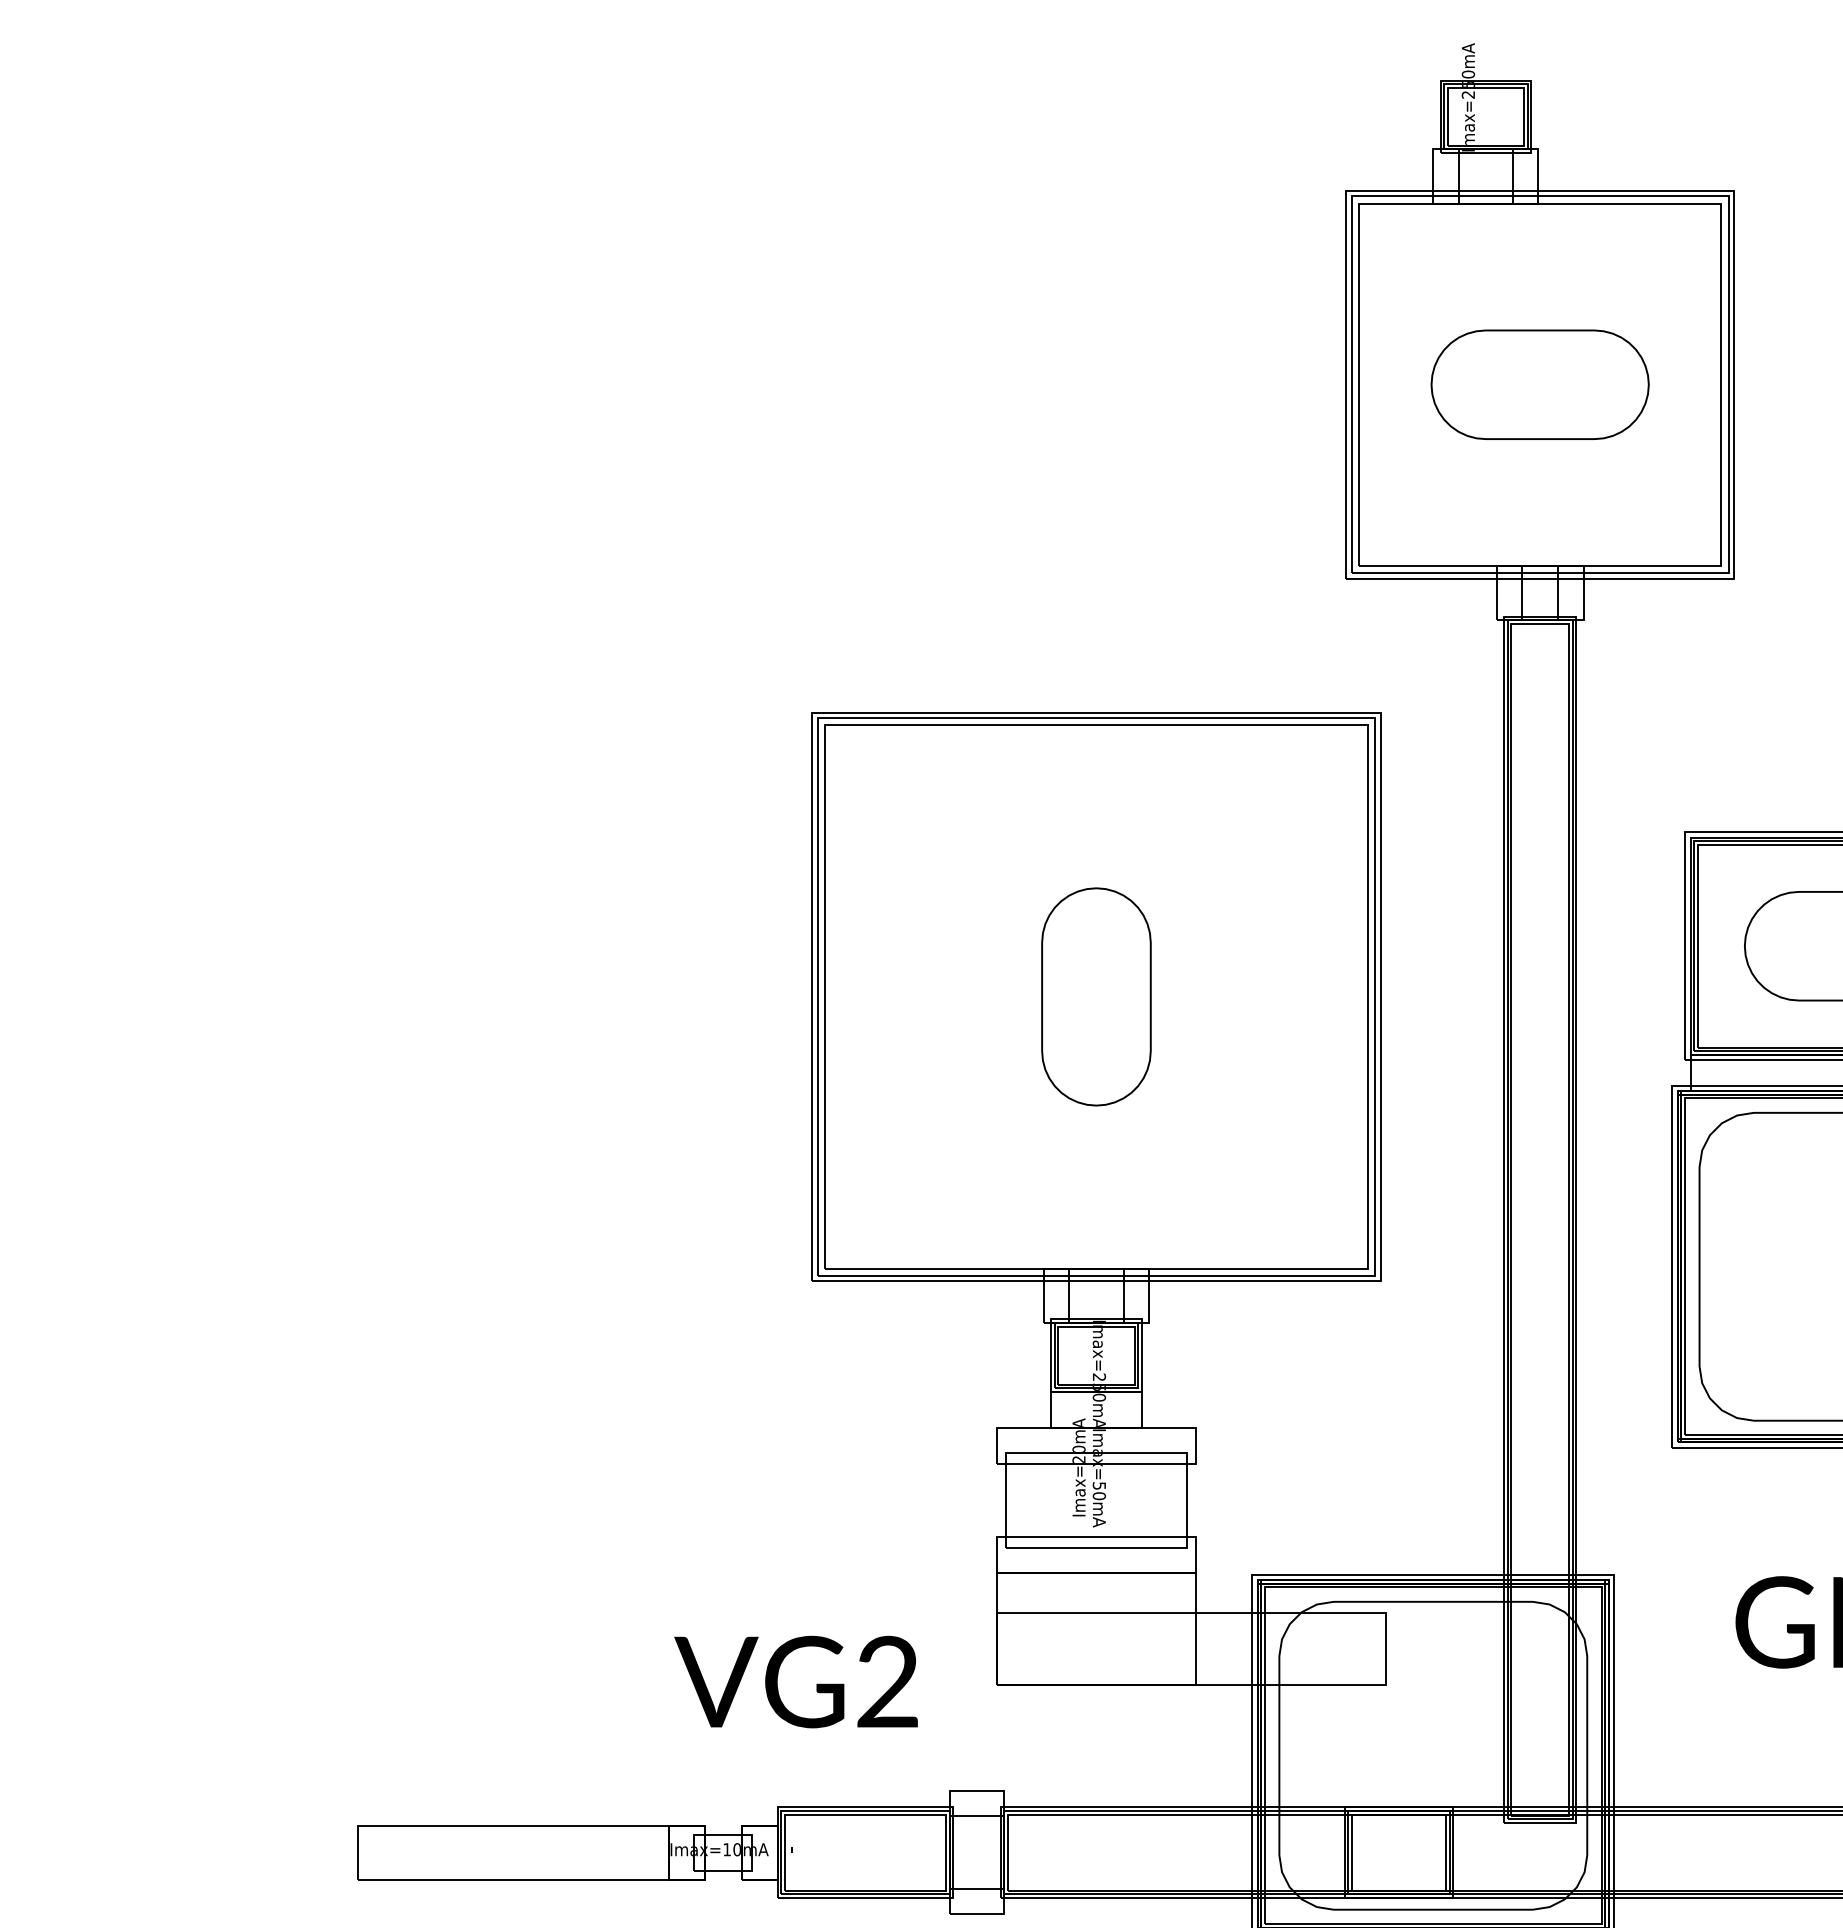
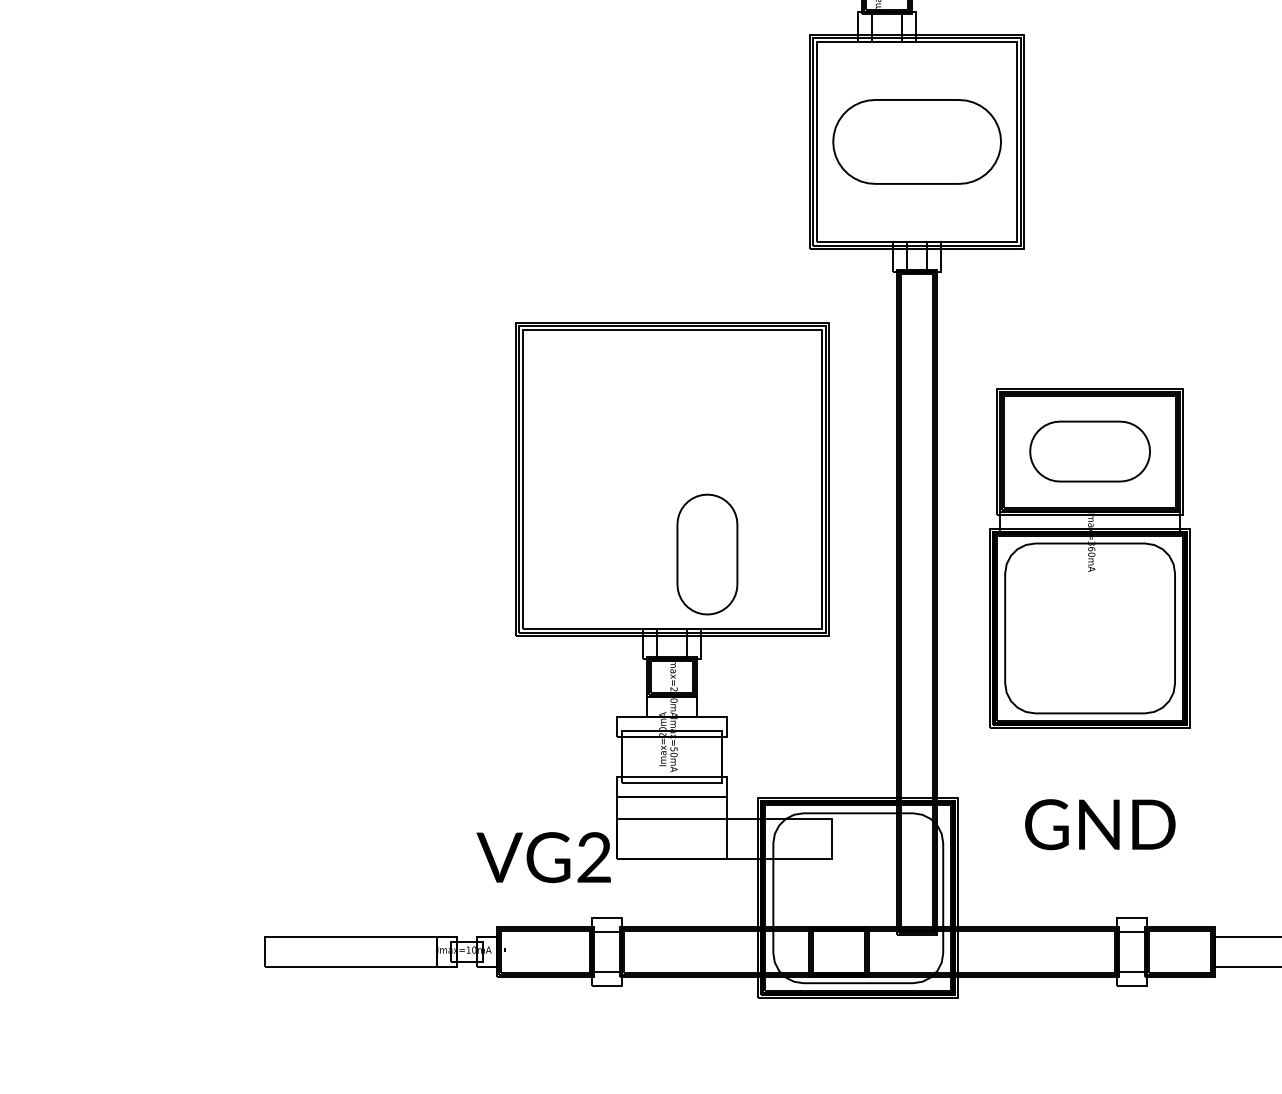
part: (1540, 384) -> (917, 141), size x1.4
part: (1096, 996) -> (707, 554), moved
text: (795, 1681) -> (543, 857), moved

